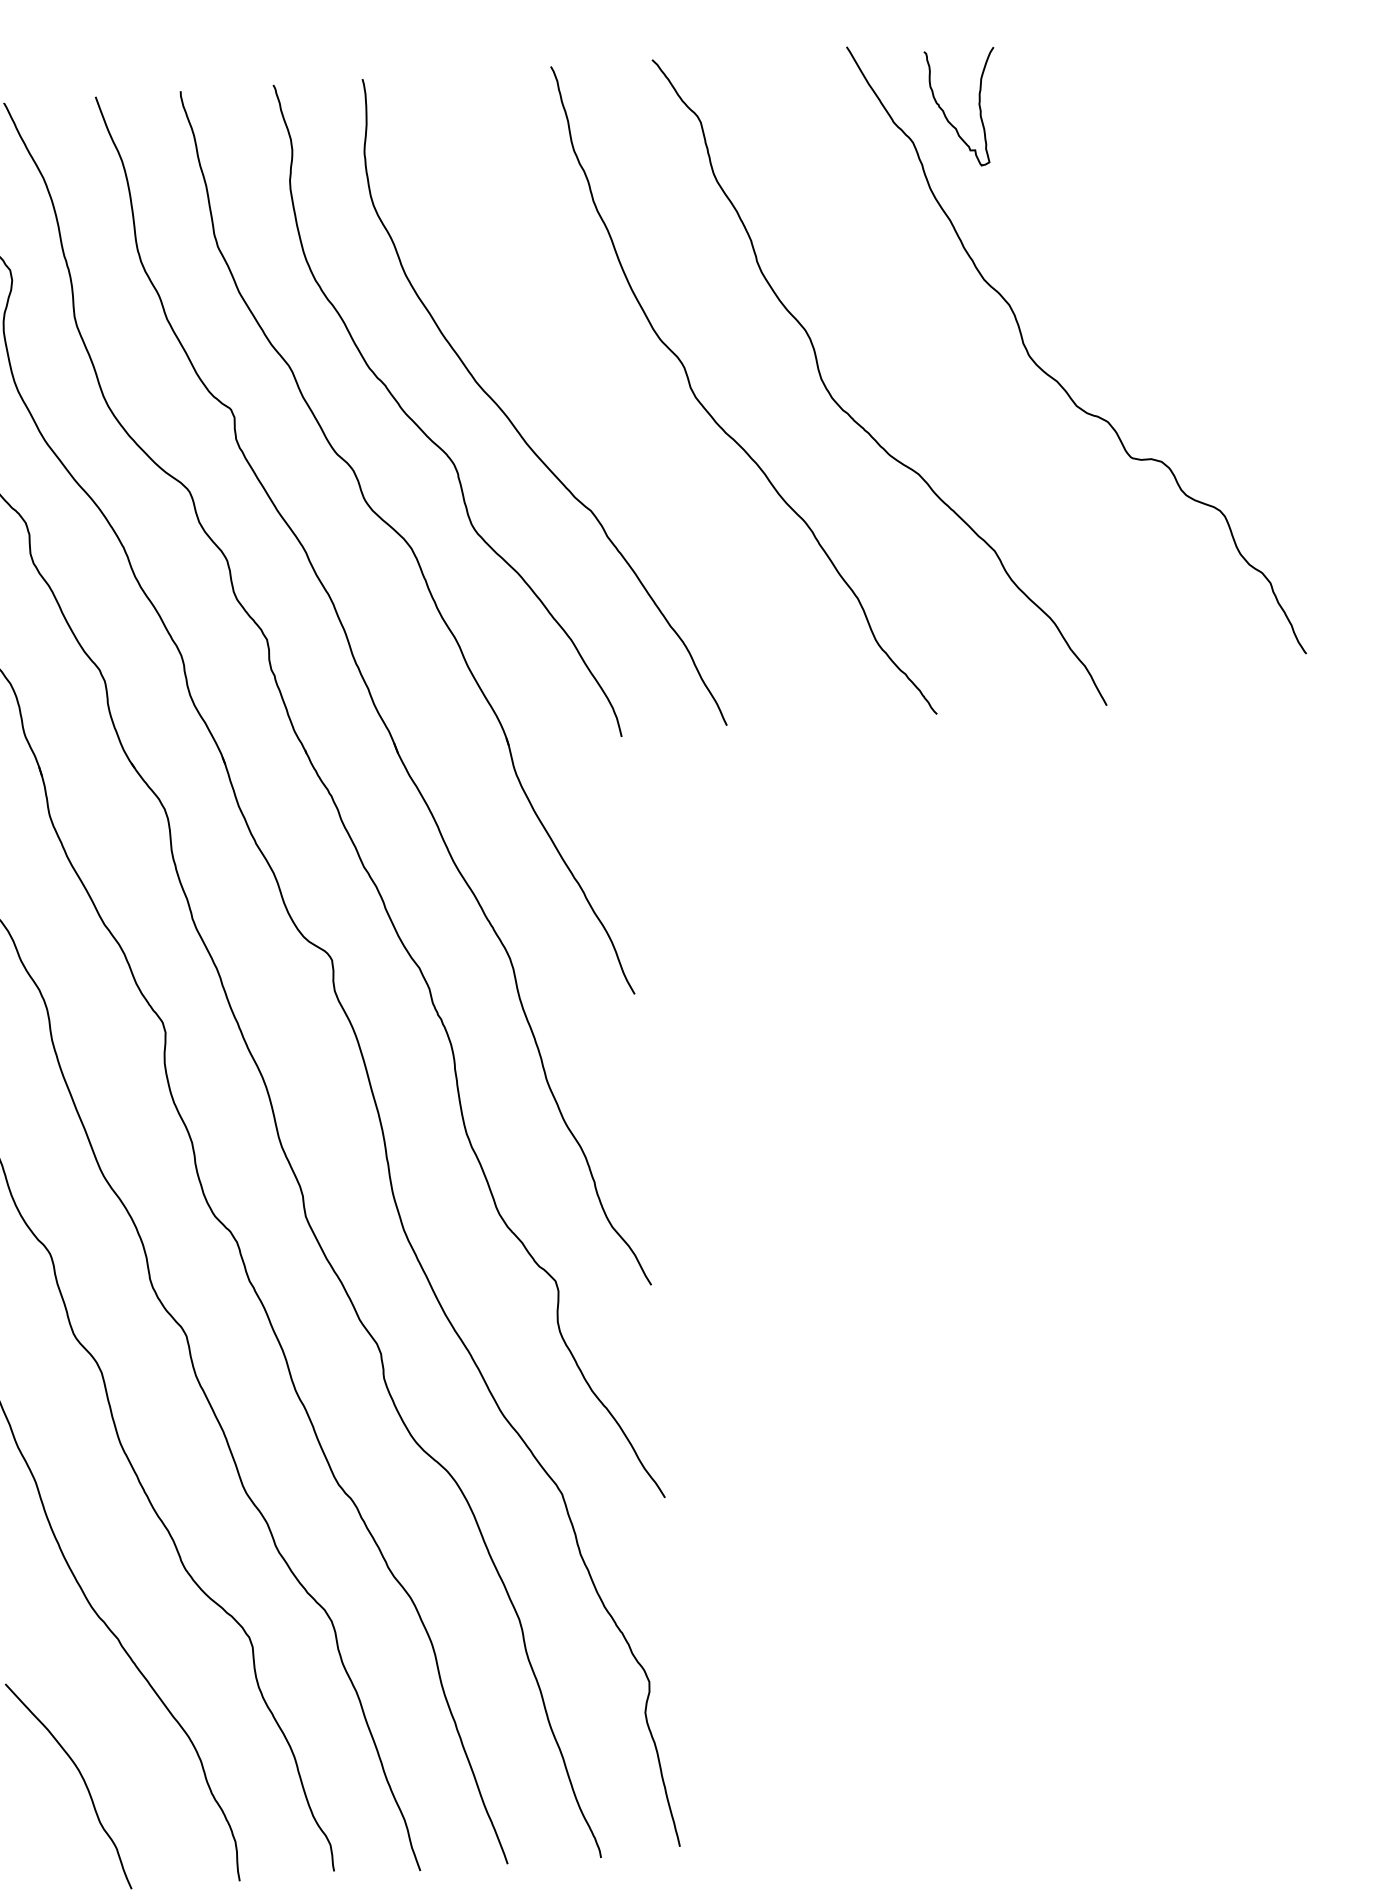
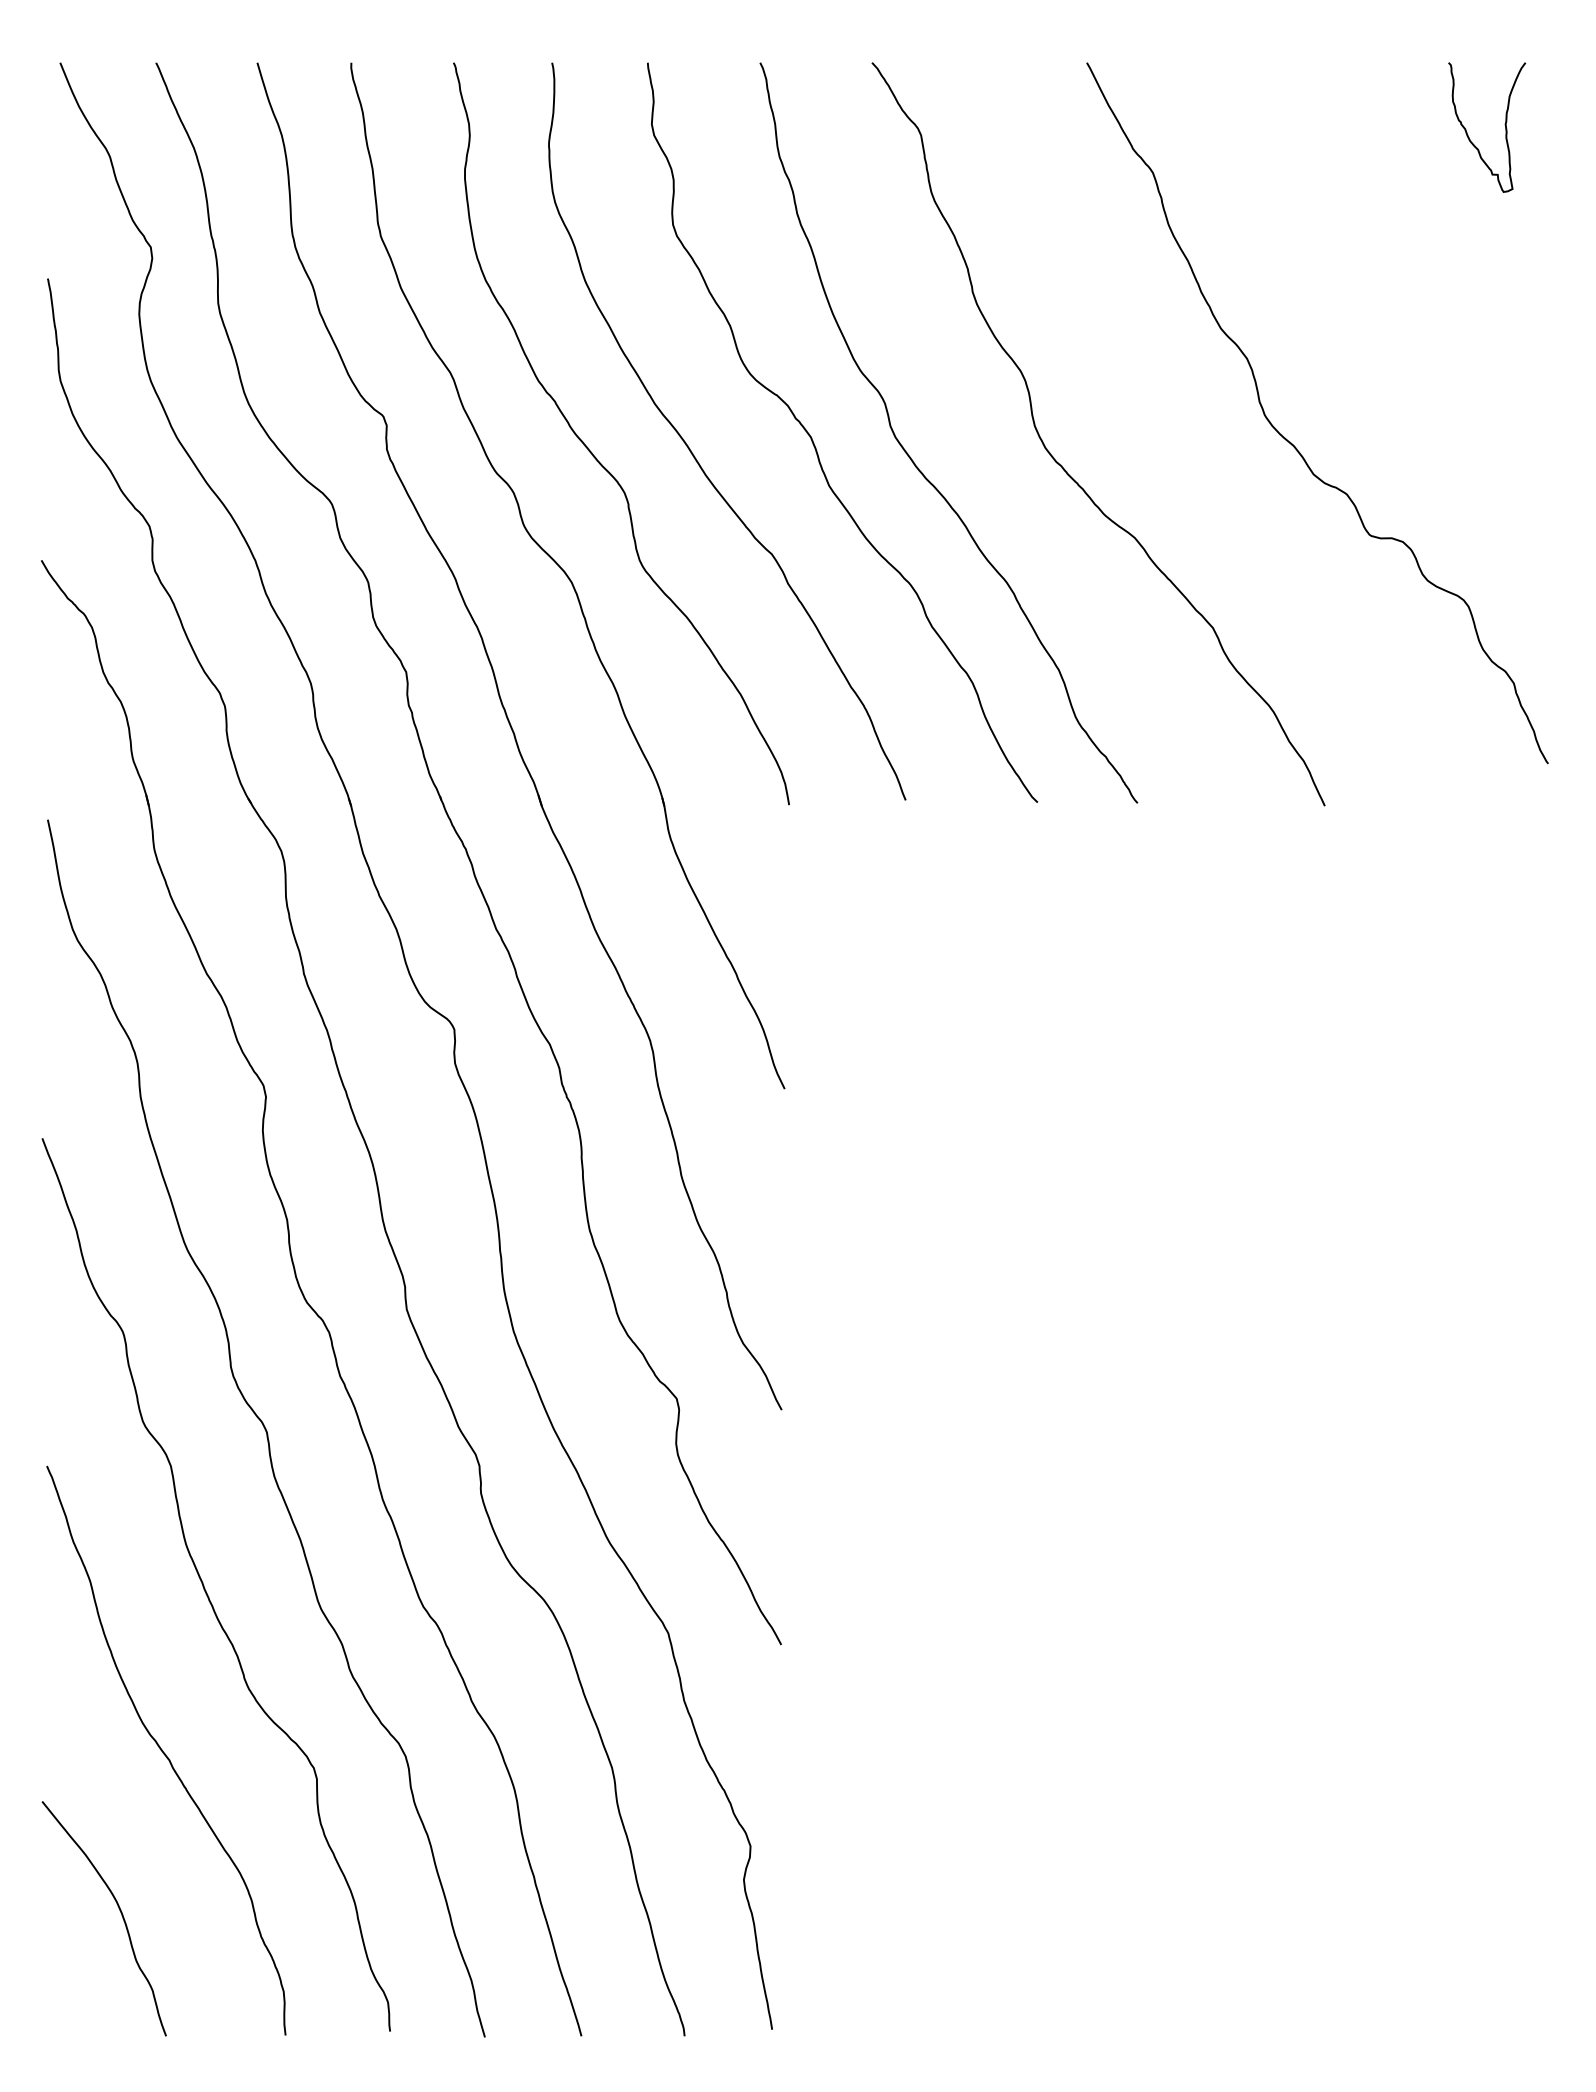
curve: (978, 105) -> (1504, 125), moved
curve: (623, 409) -> (815, 445), added

